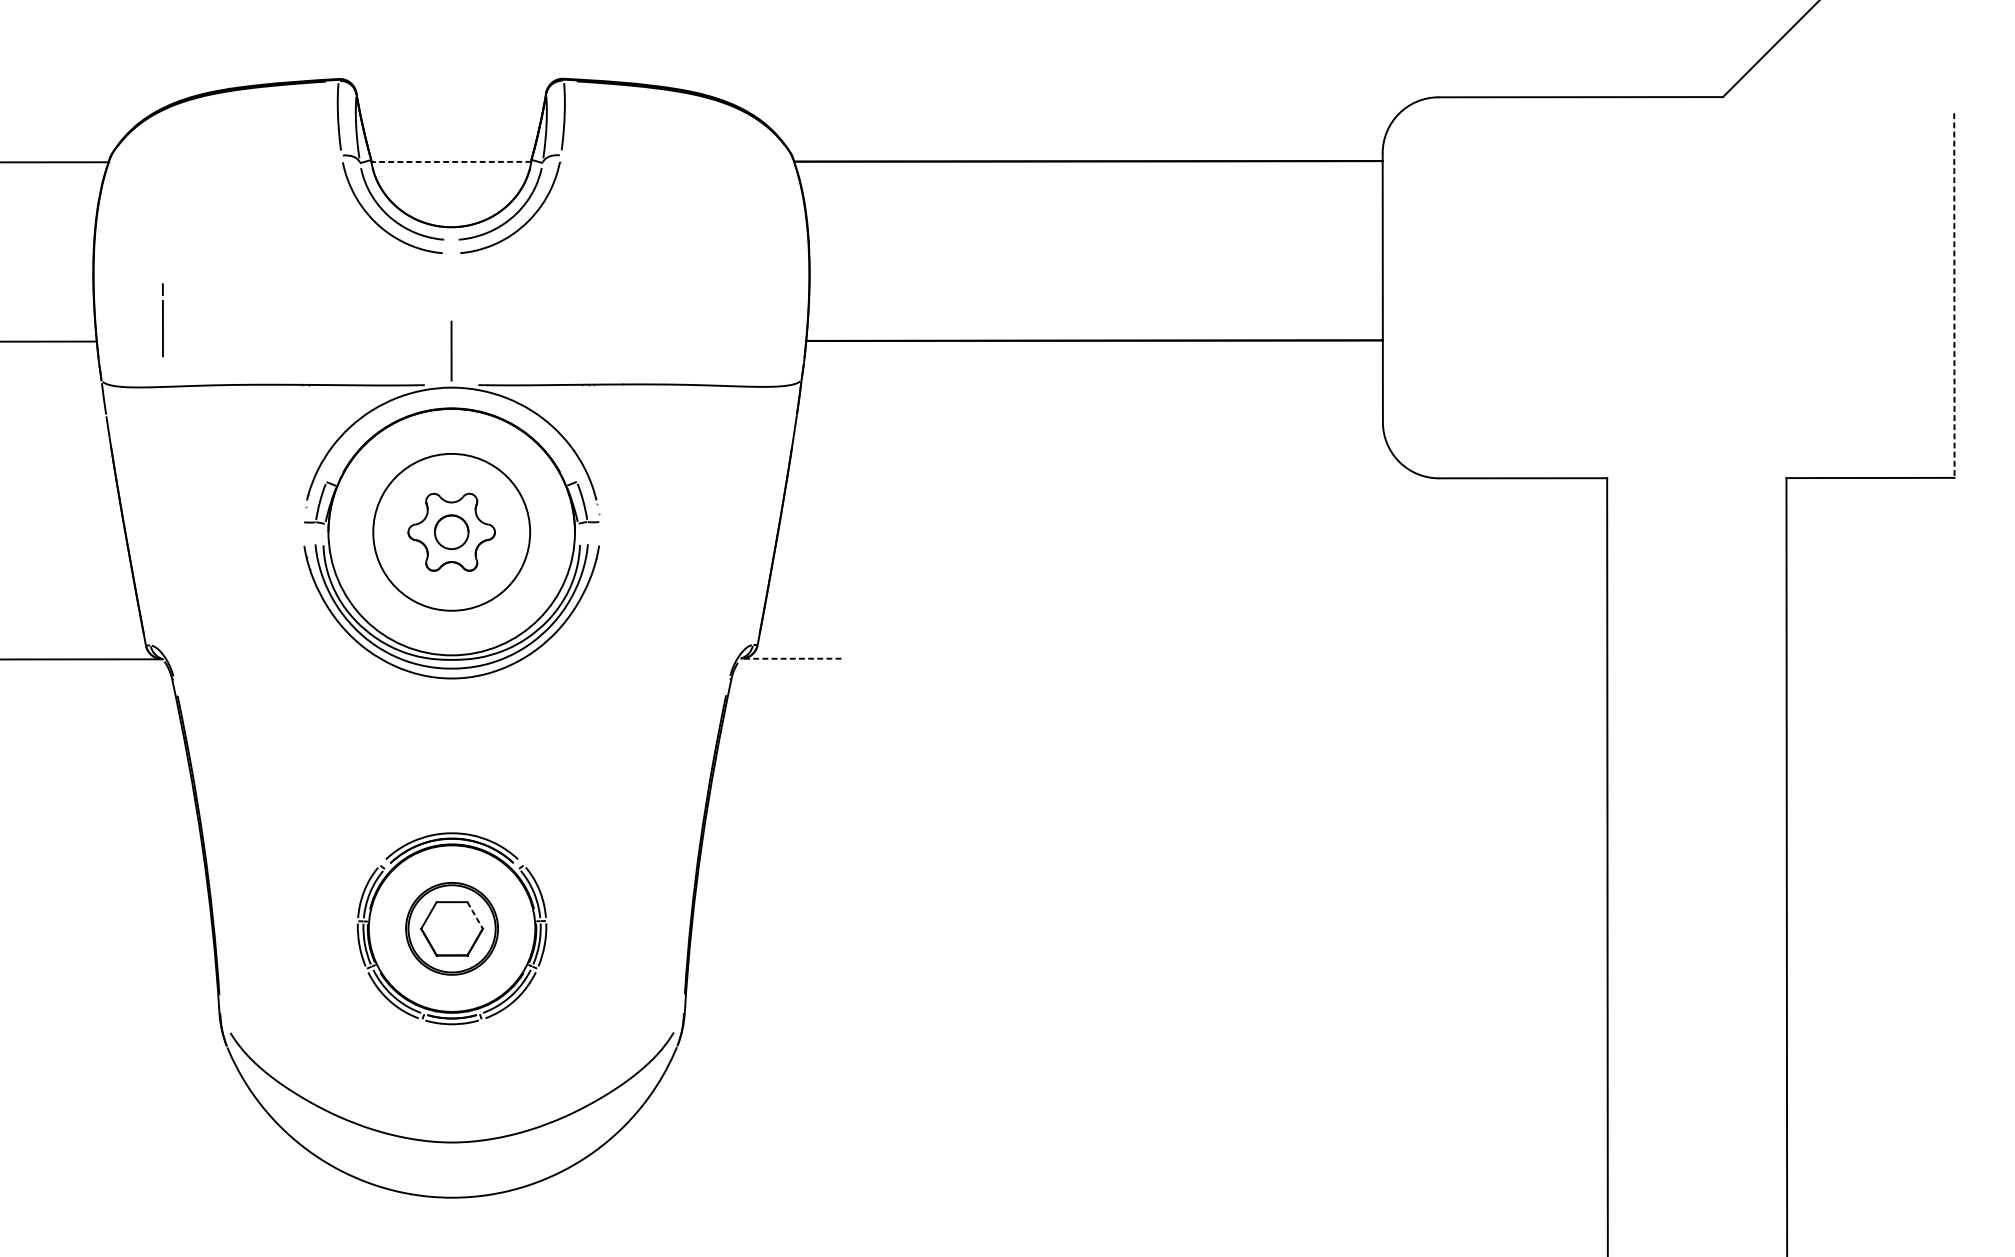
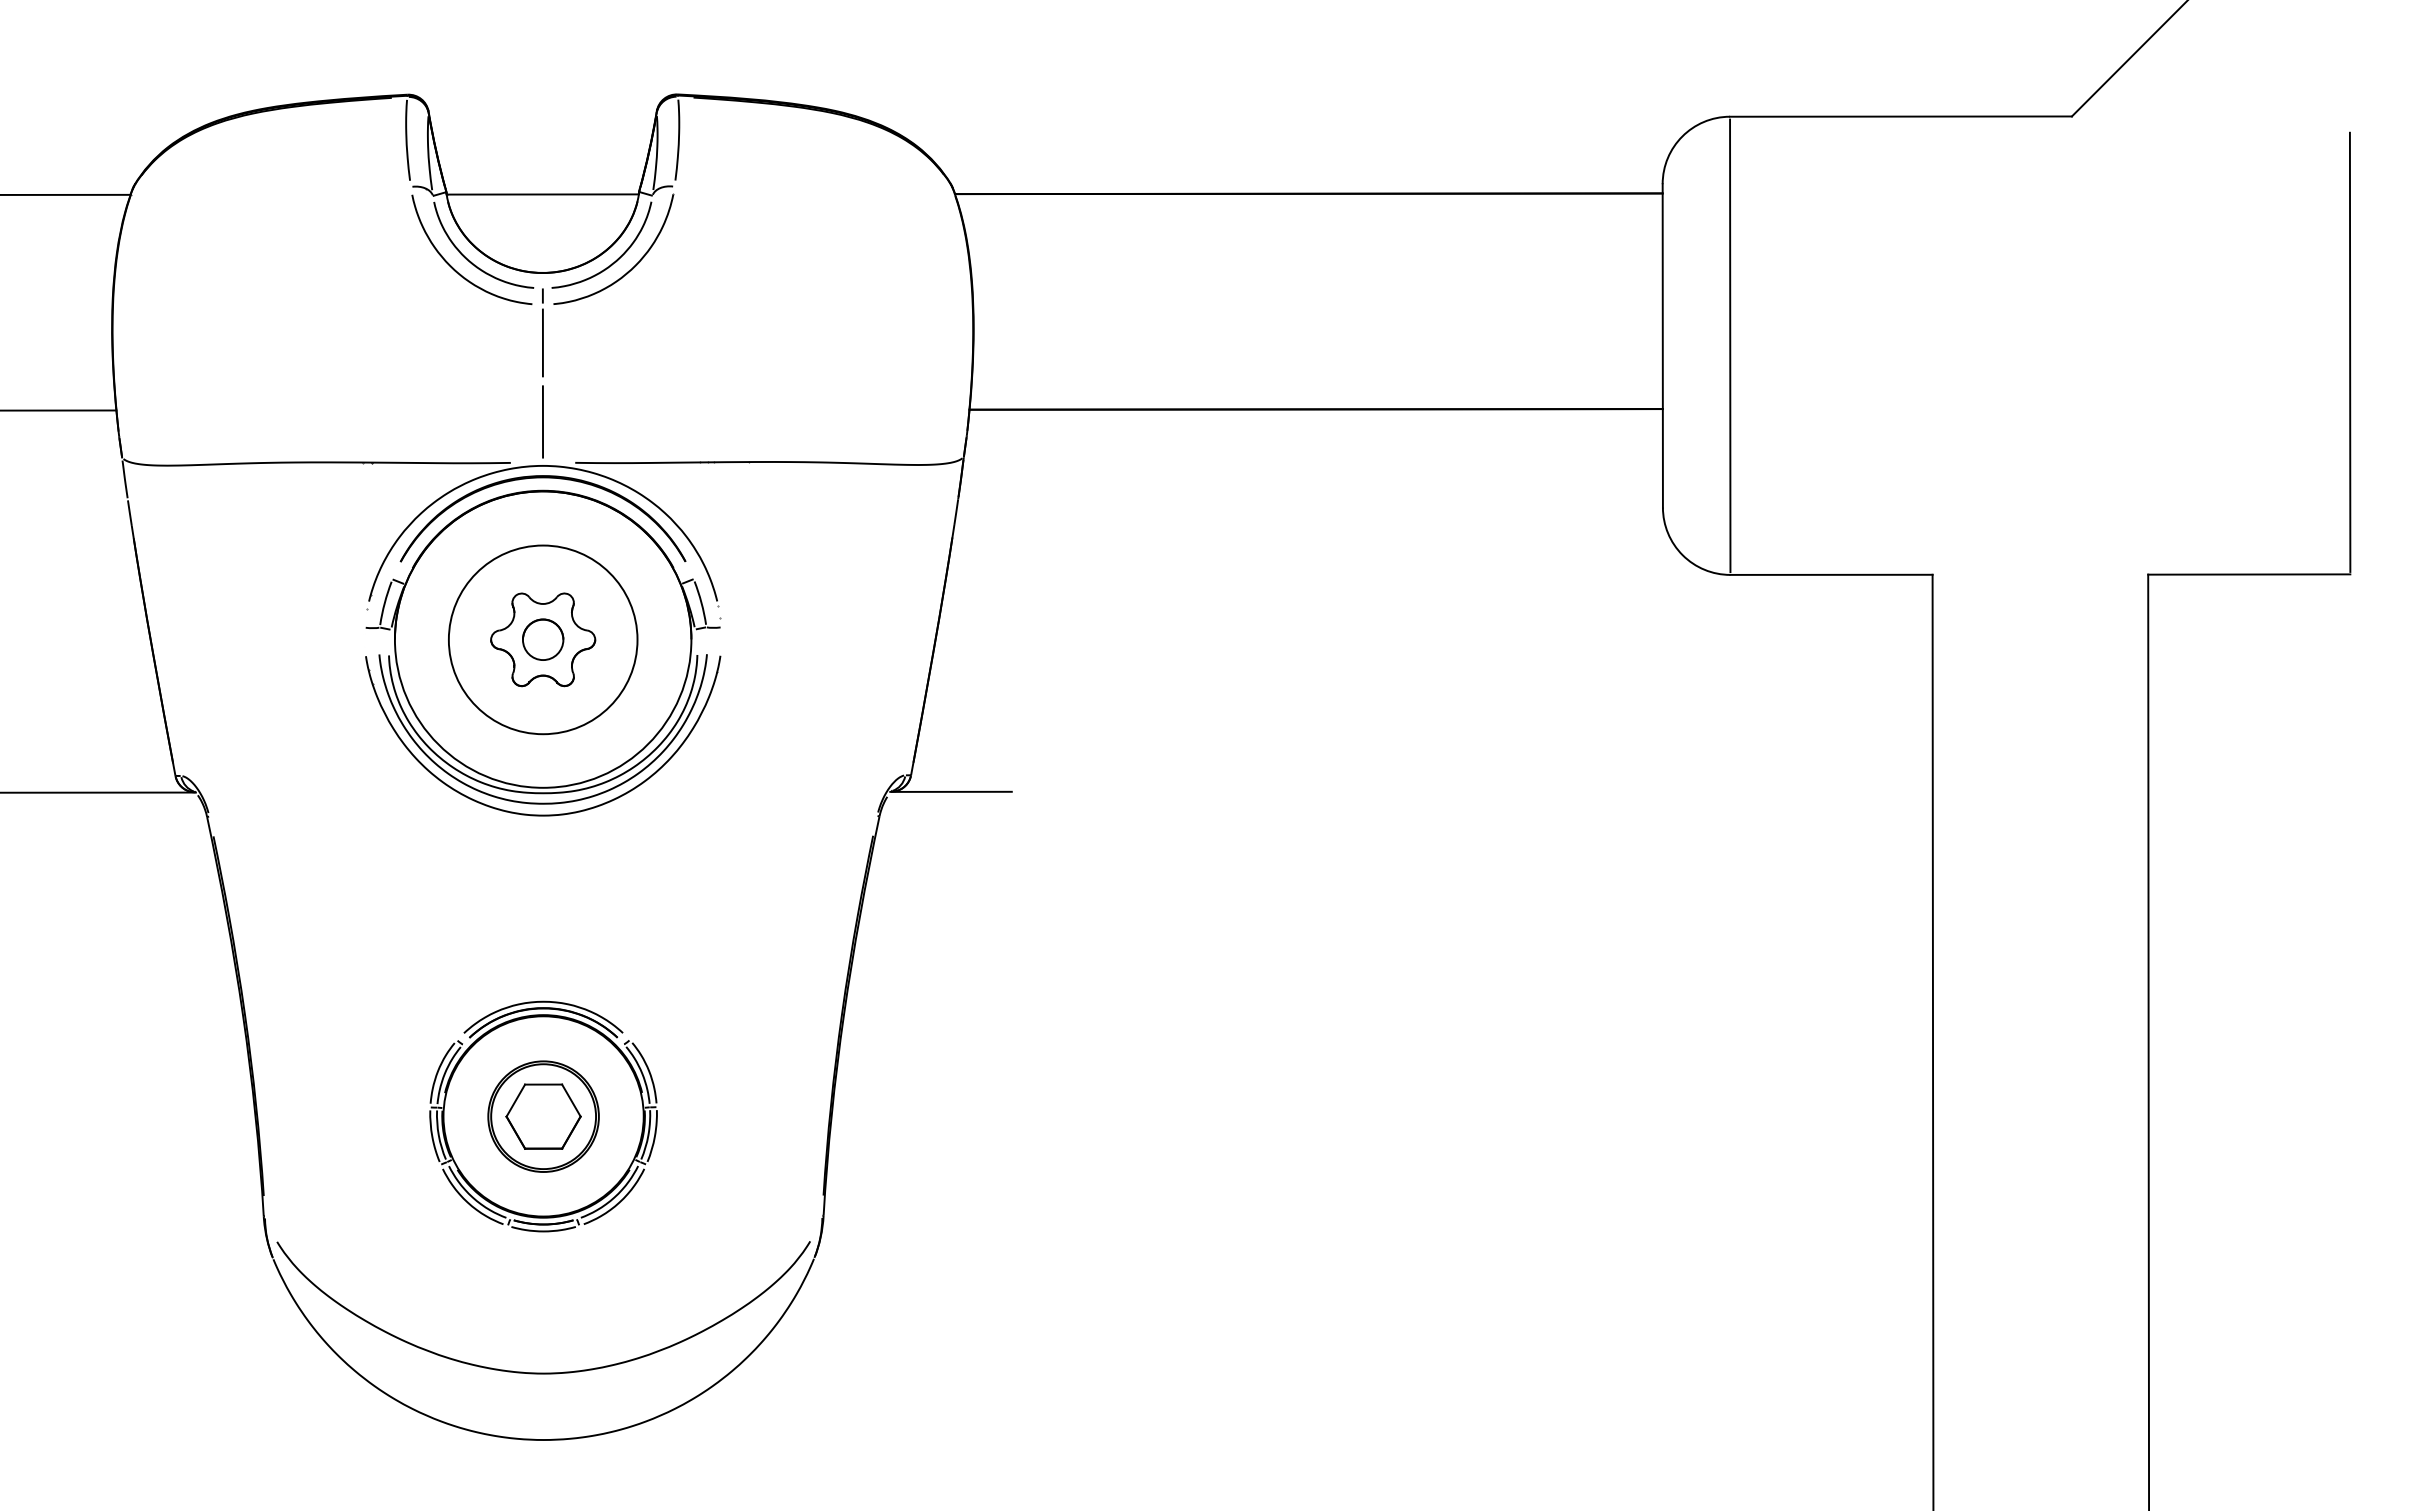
line: (451, 161) -> (542, 194), dashed -> solid
line: (1439, 287) -> (1730, 345), added
line: (1954, 293) -> (2350, 352), dashed -> solid
line: (162, 319) -> (542, 332), moved
part: (451, 398) -> (542, 478), added
line: (791, 658) -> (951, 791), dashed -> solid
line: (475, 915) -> (571, 1100), dashed -> solid

